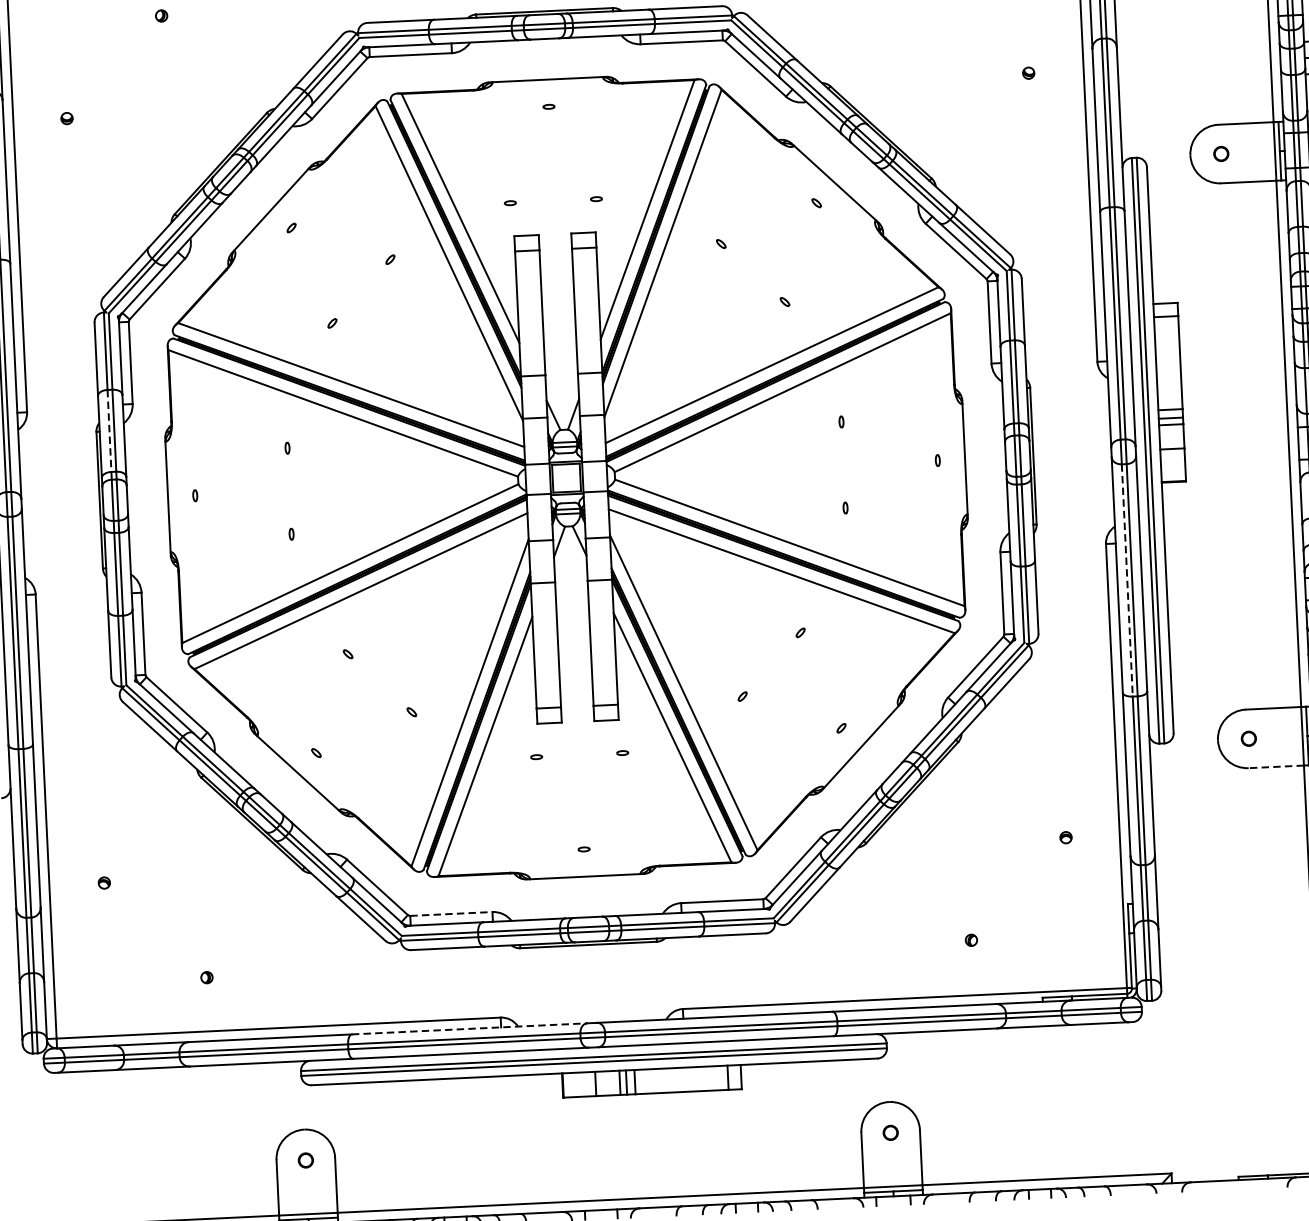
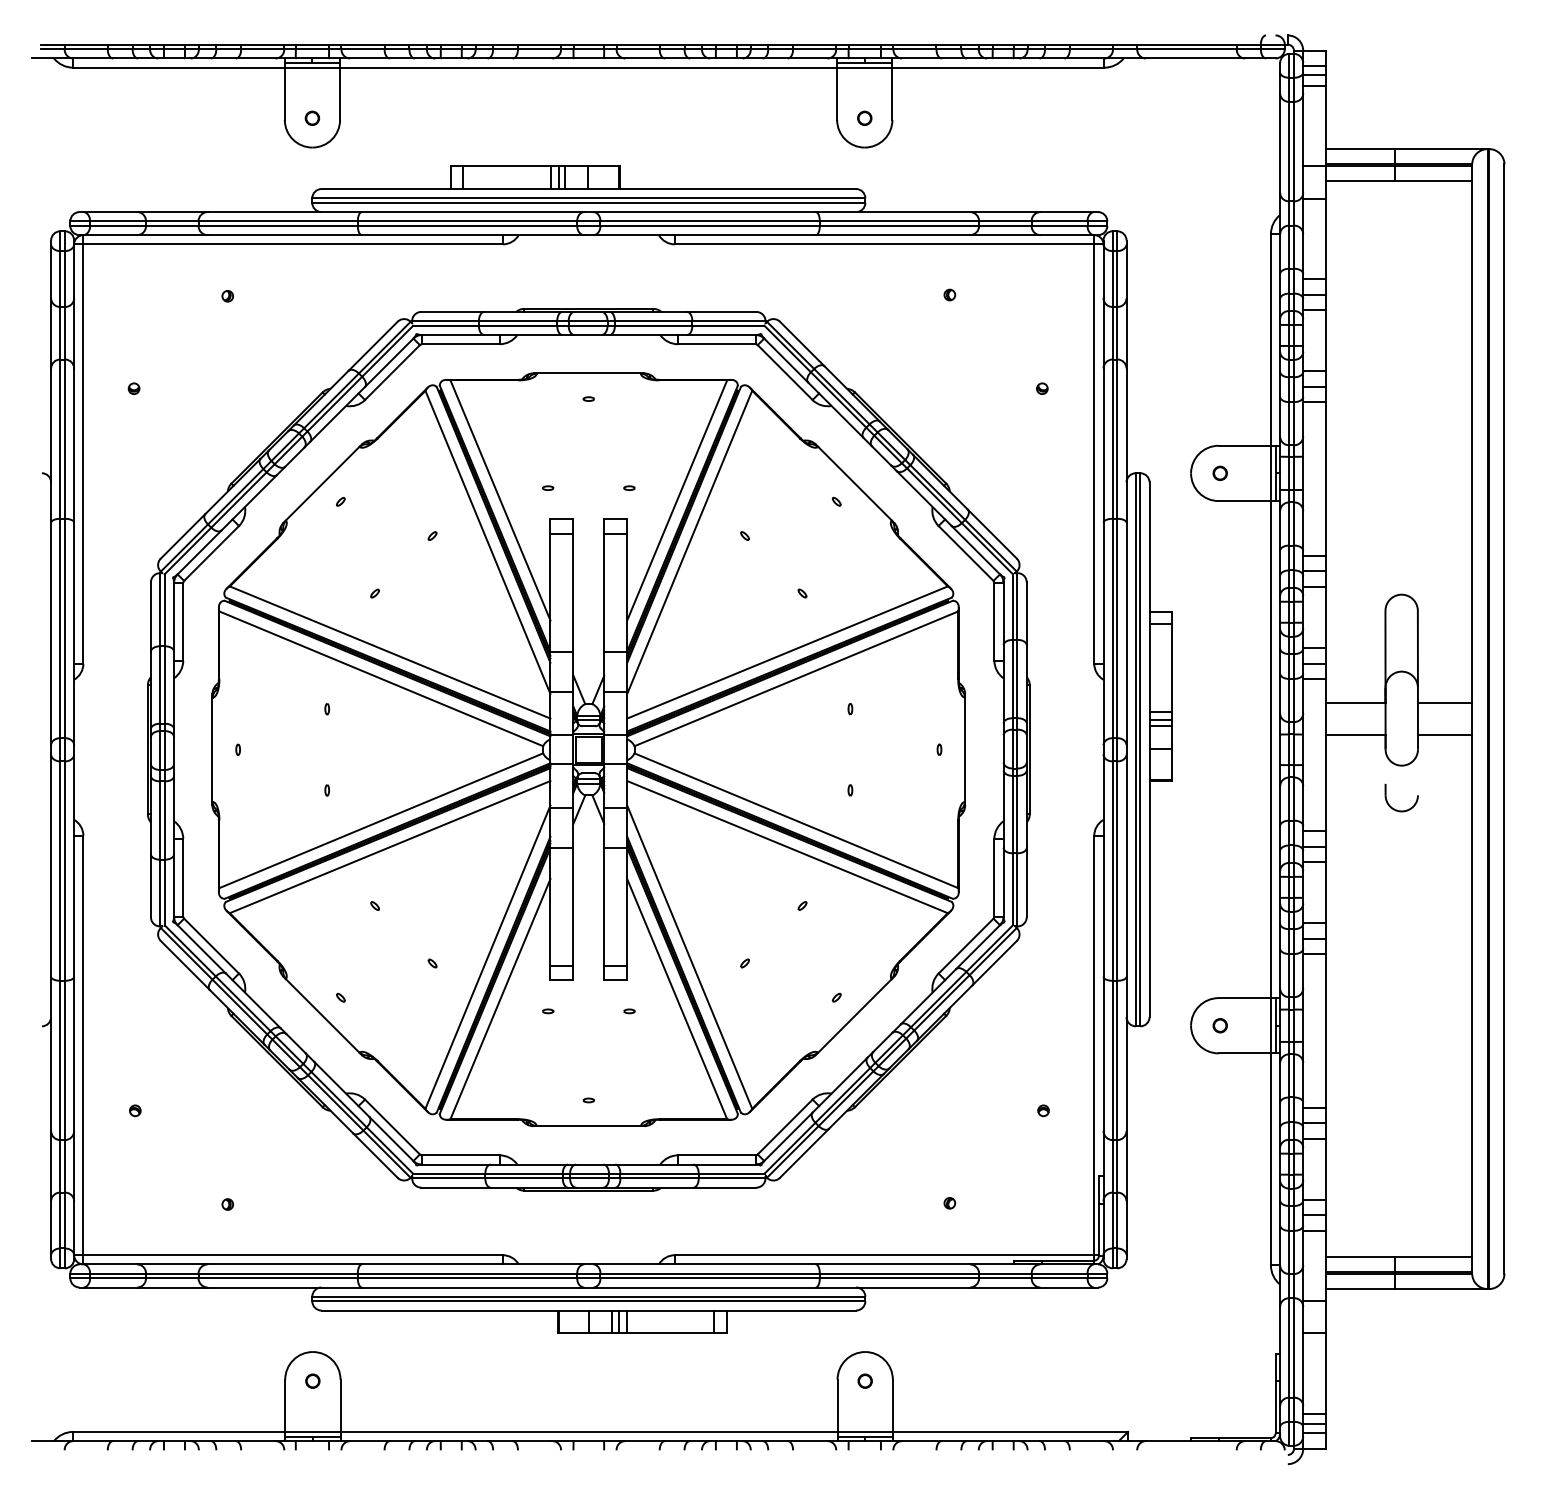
line: (109, 431) -> (160, 685), dashed -> solid
line: (1127, 580) -> (1112, 871), dashed -> solid
line: (1275, 766) -> (1244, 1053), dashed -> solid
line: (450, 914) -> (460, 1155), dashed -> solid
line: (470, 1028) -> (473, 1264), dashed -> solid

